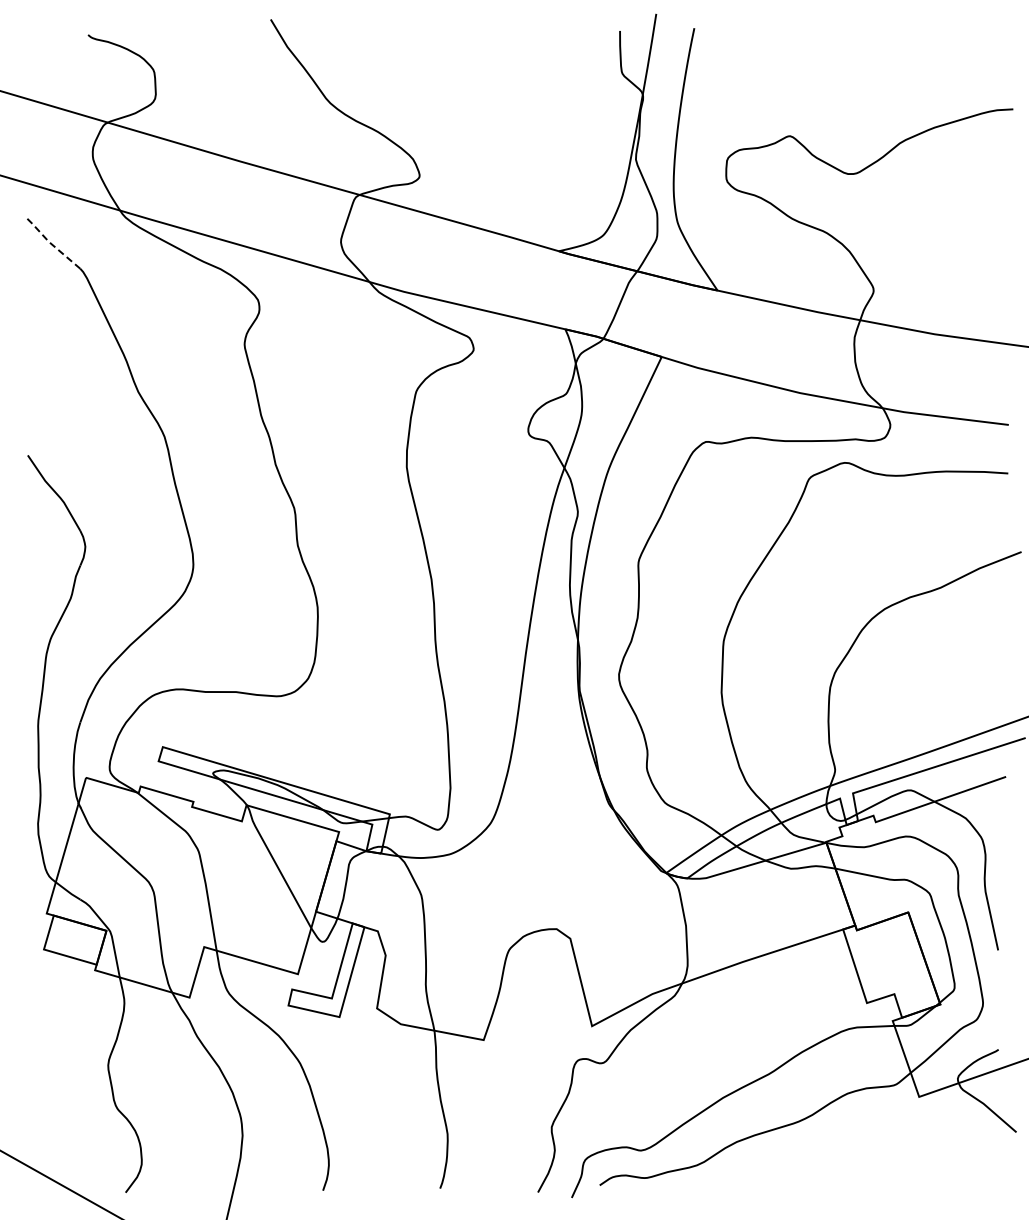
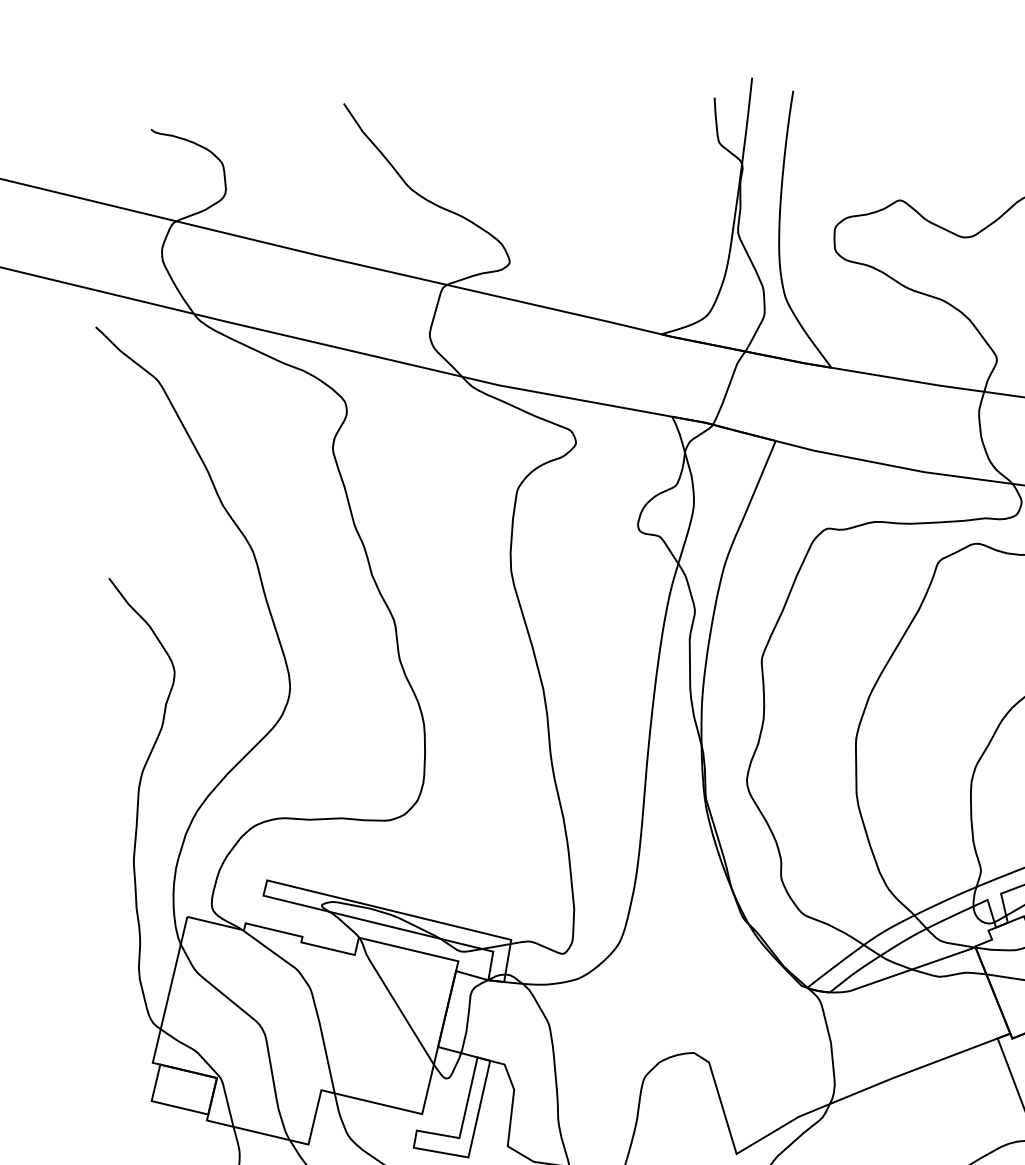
line: (51, 243) -> (123, 352), dashed -> solid

